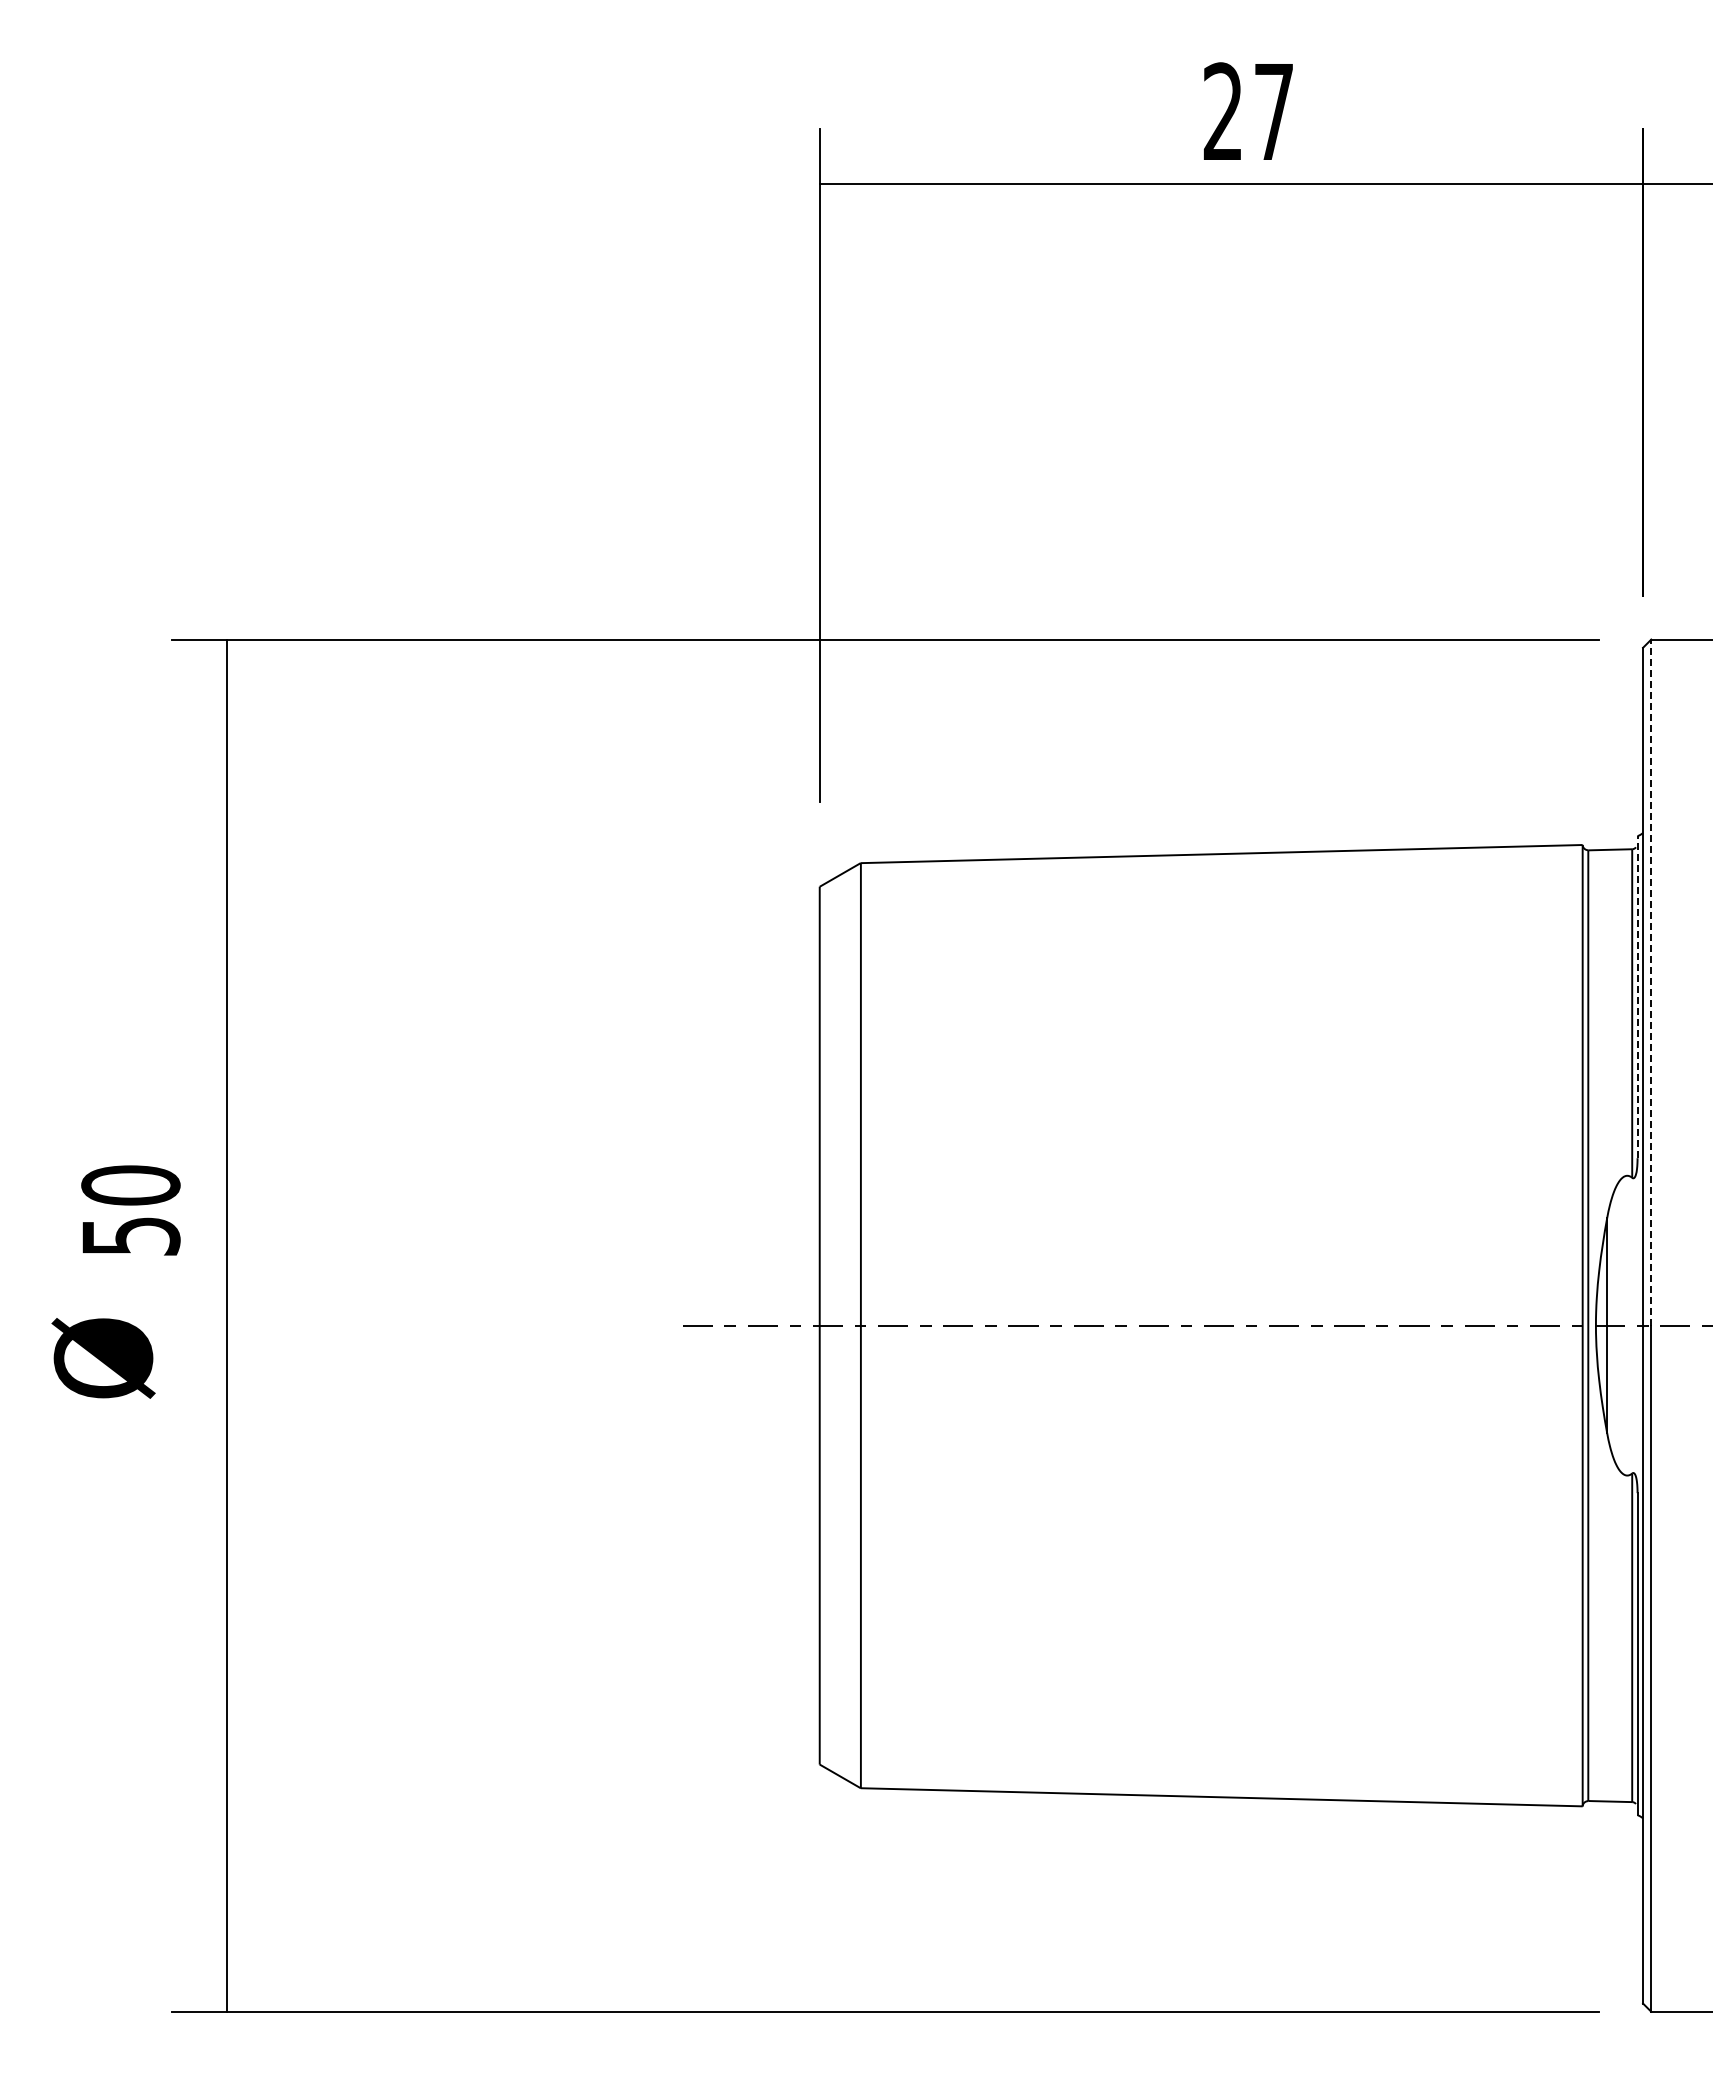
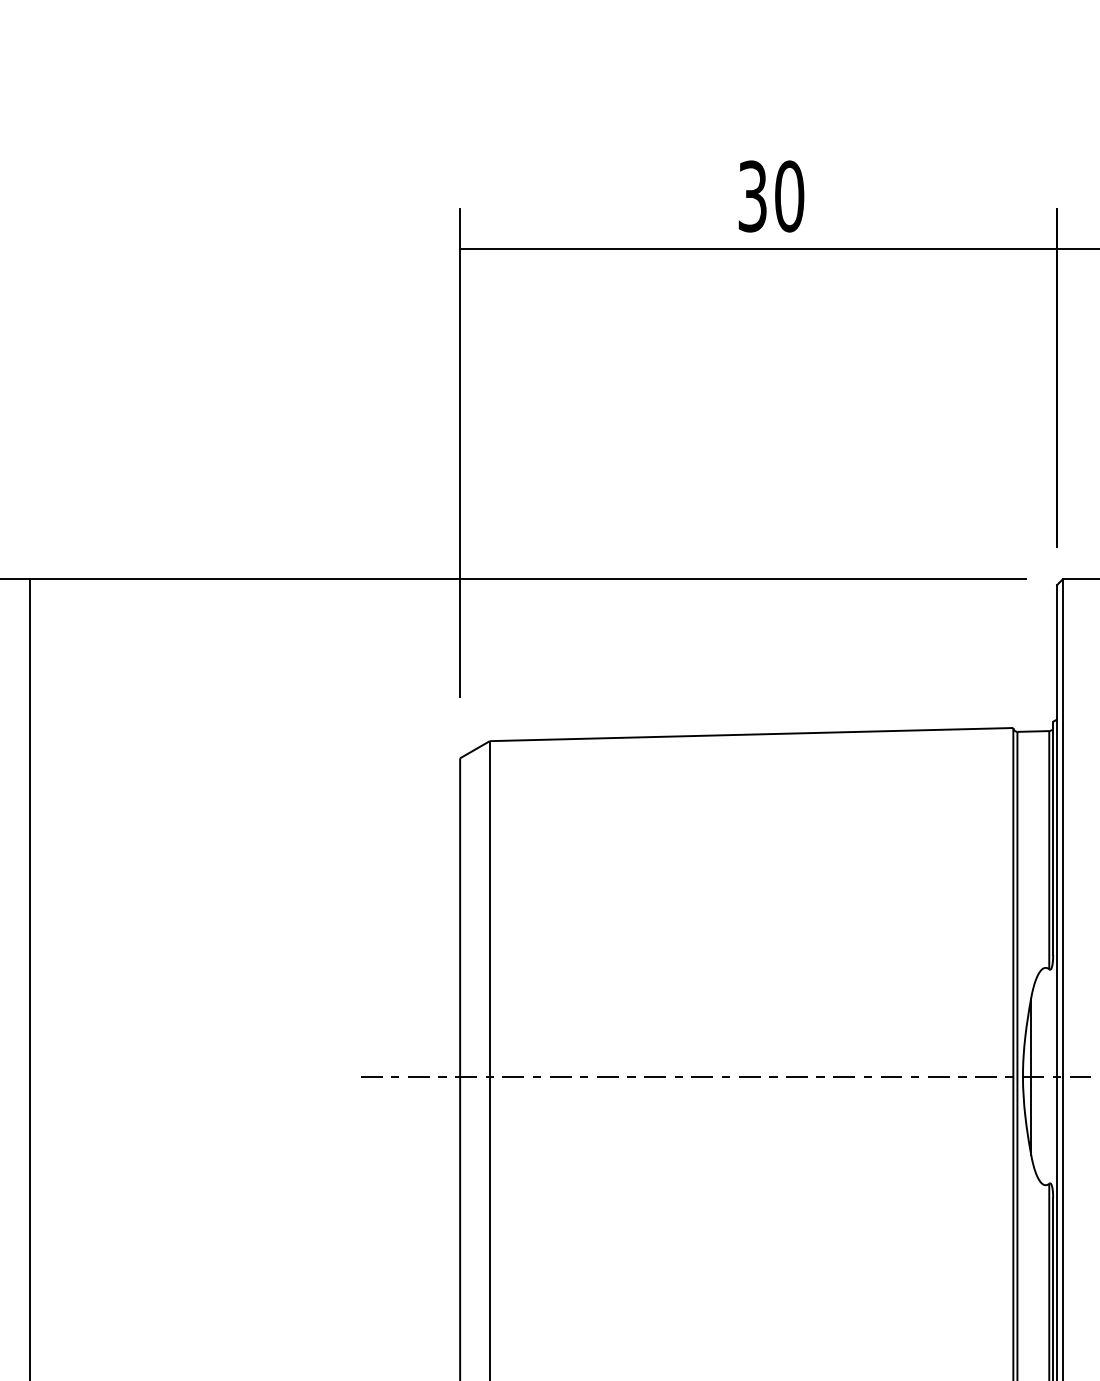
text: (1248, 111) -> (771, 196), 27 -> 30
line: (1651, 982) -> (1063, 827), dashed -> solid
line: (1637, 997) -> (1053, 838), dashed -> solid

